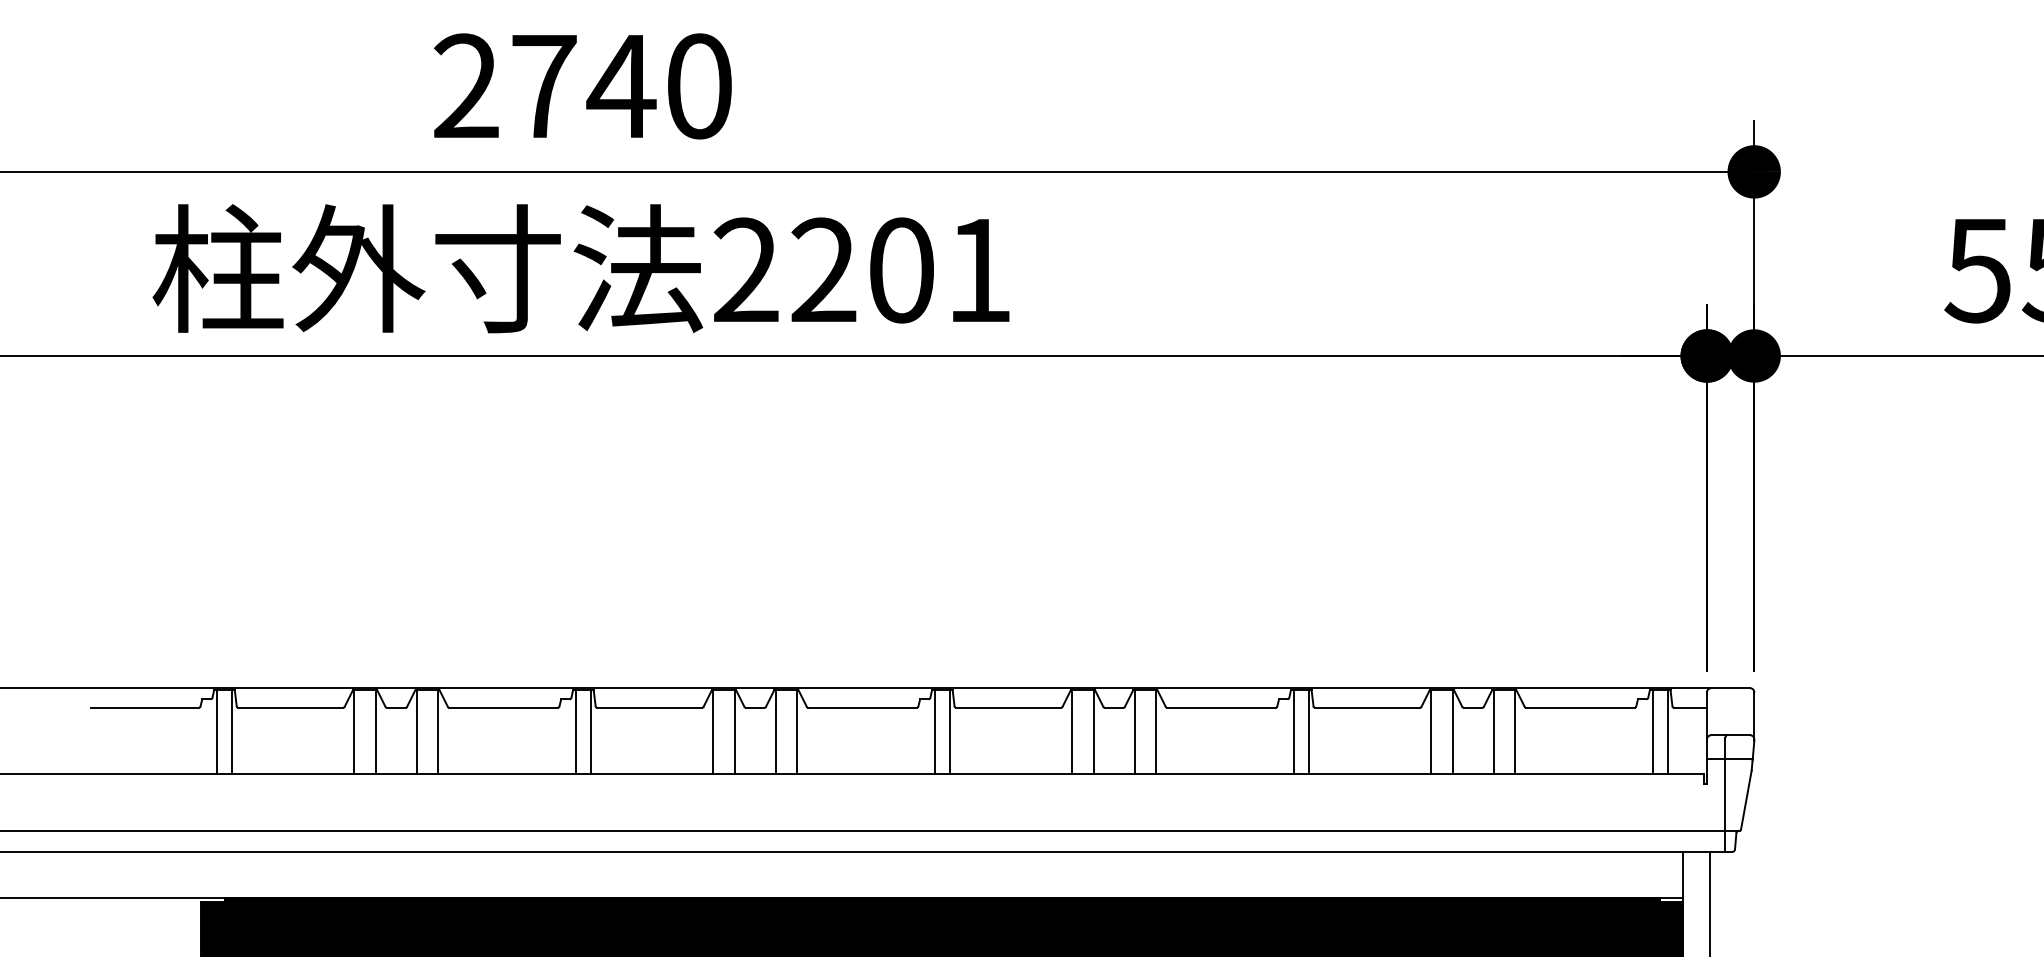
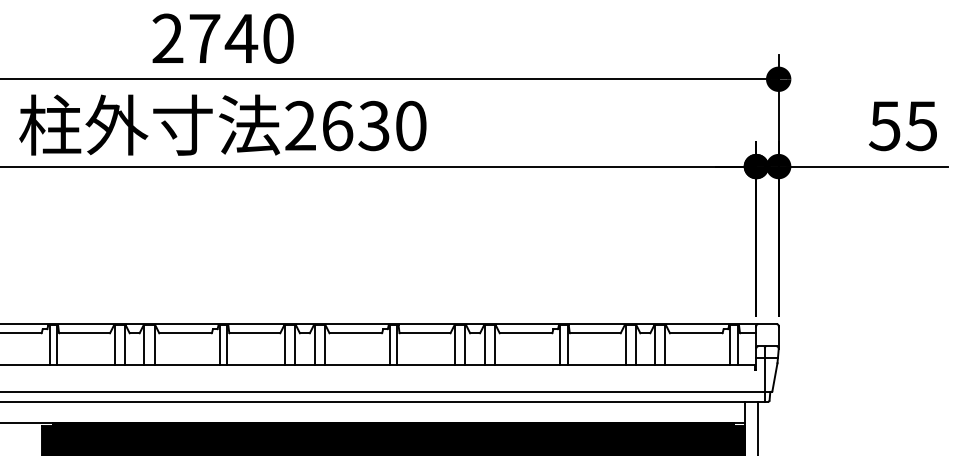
text: (901, 269) -> (374, 125), 2201 -> 2630

